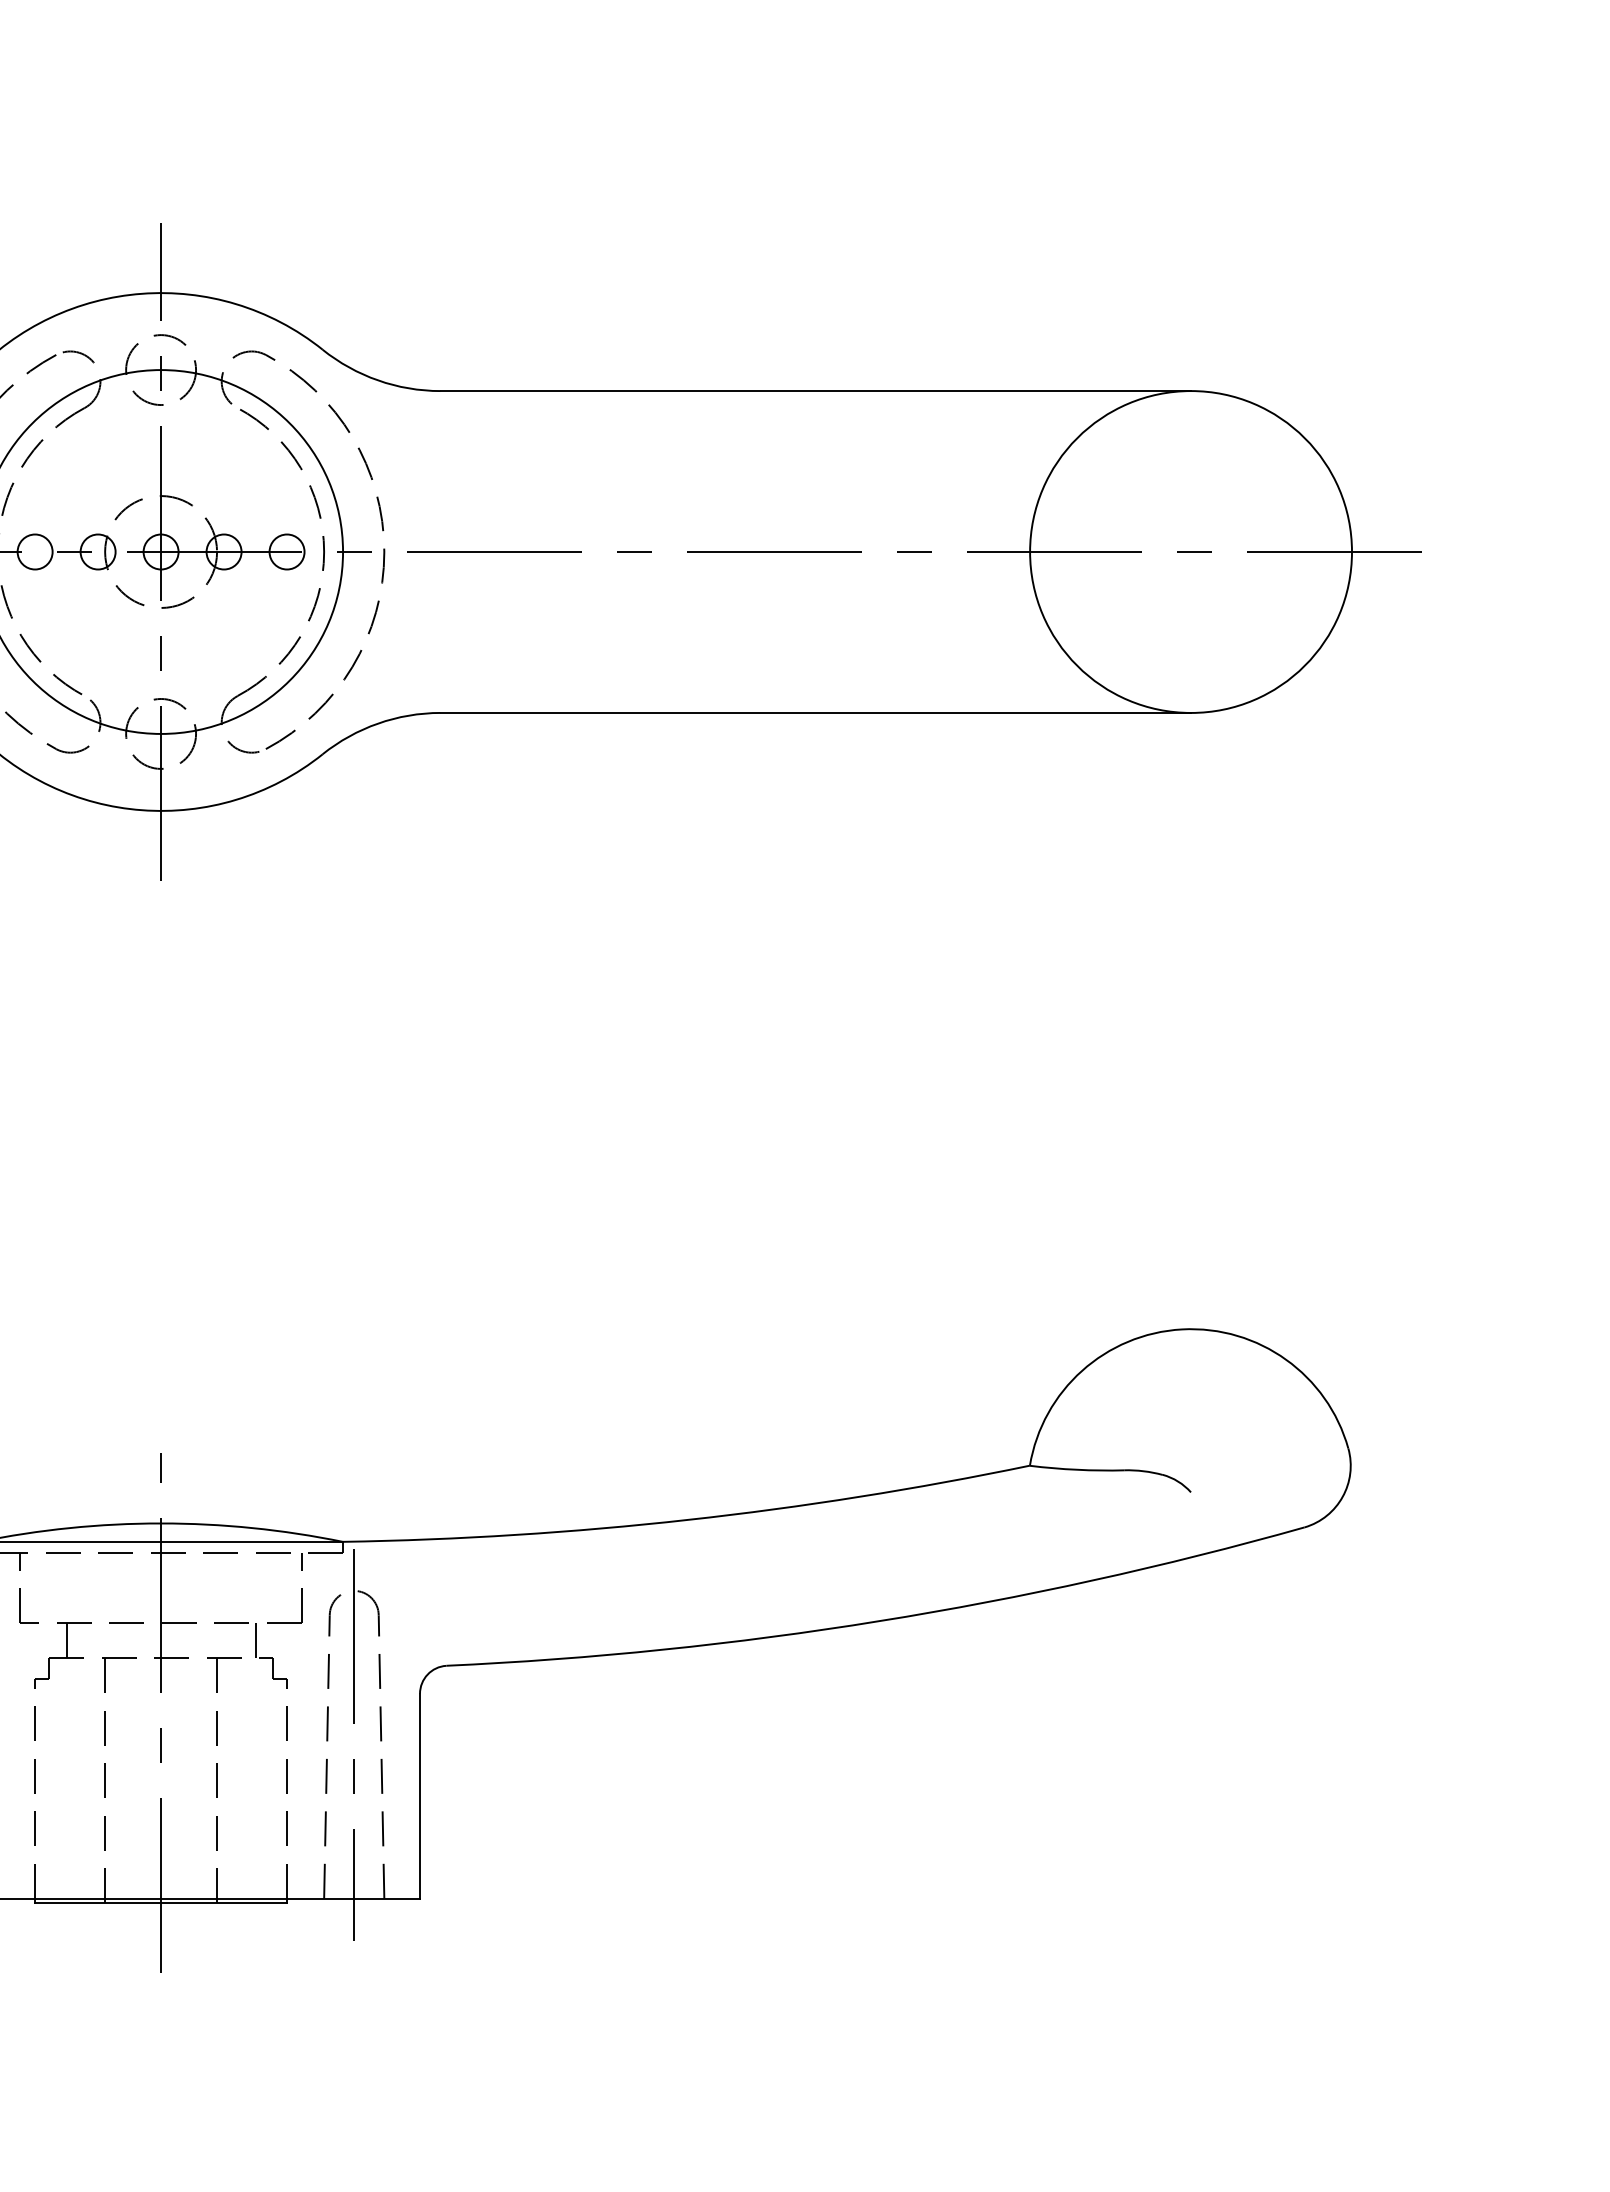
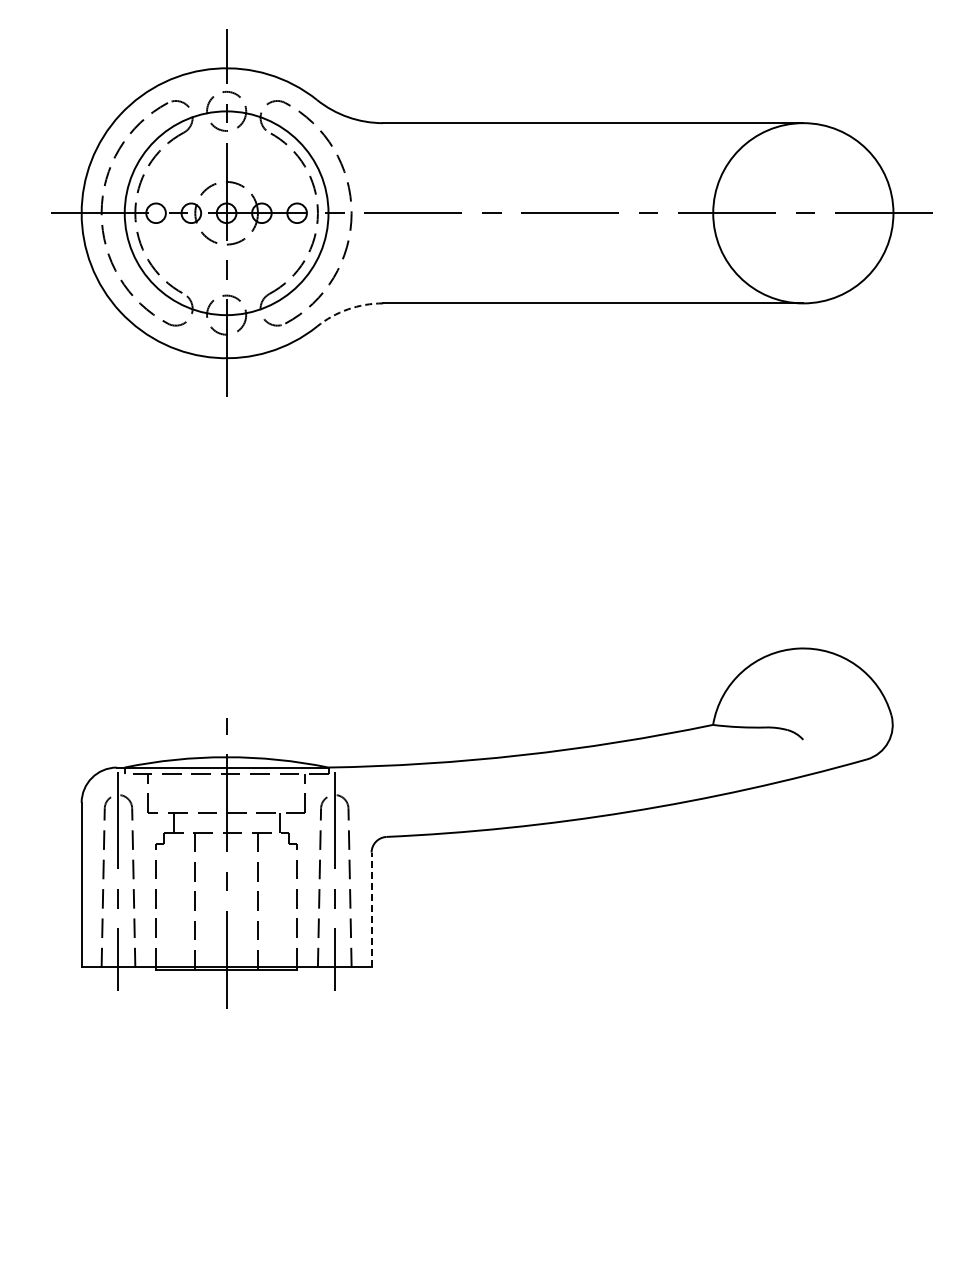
arc: (378, 723) -> (348, 309), solid -> dashed
line: (419, 1795) -> (371, 909), solid -> dashed

